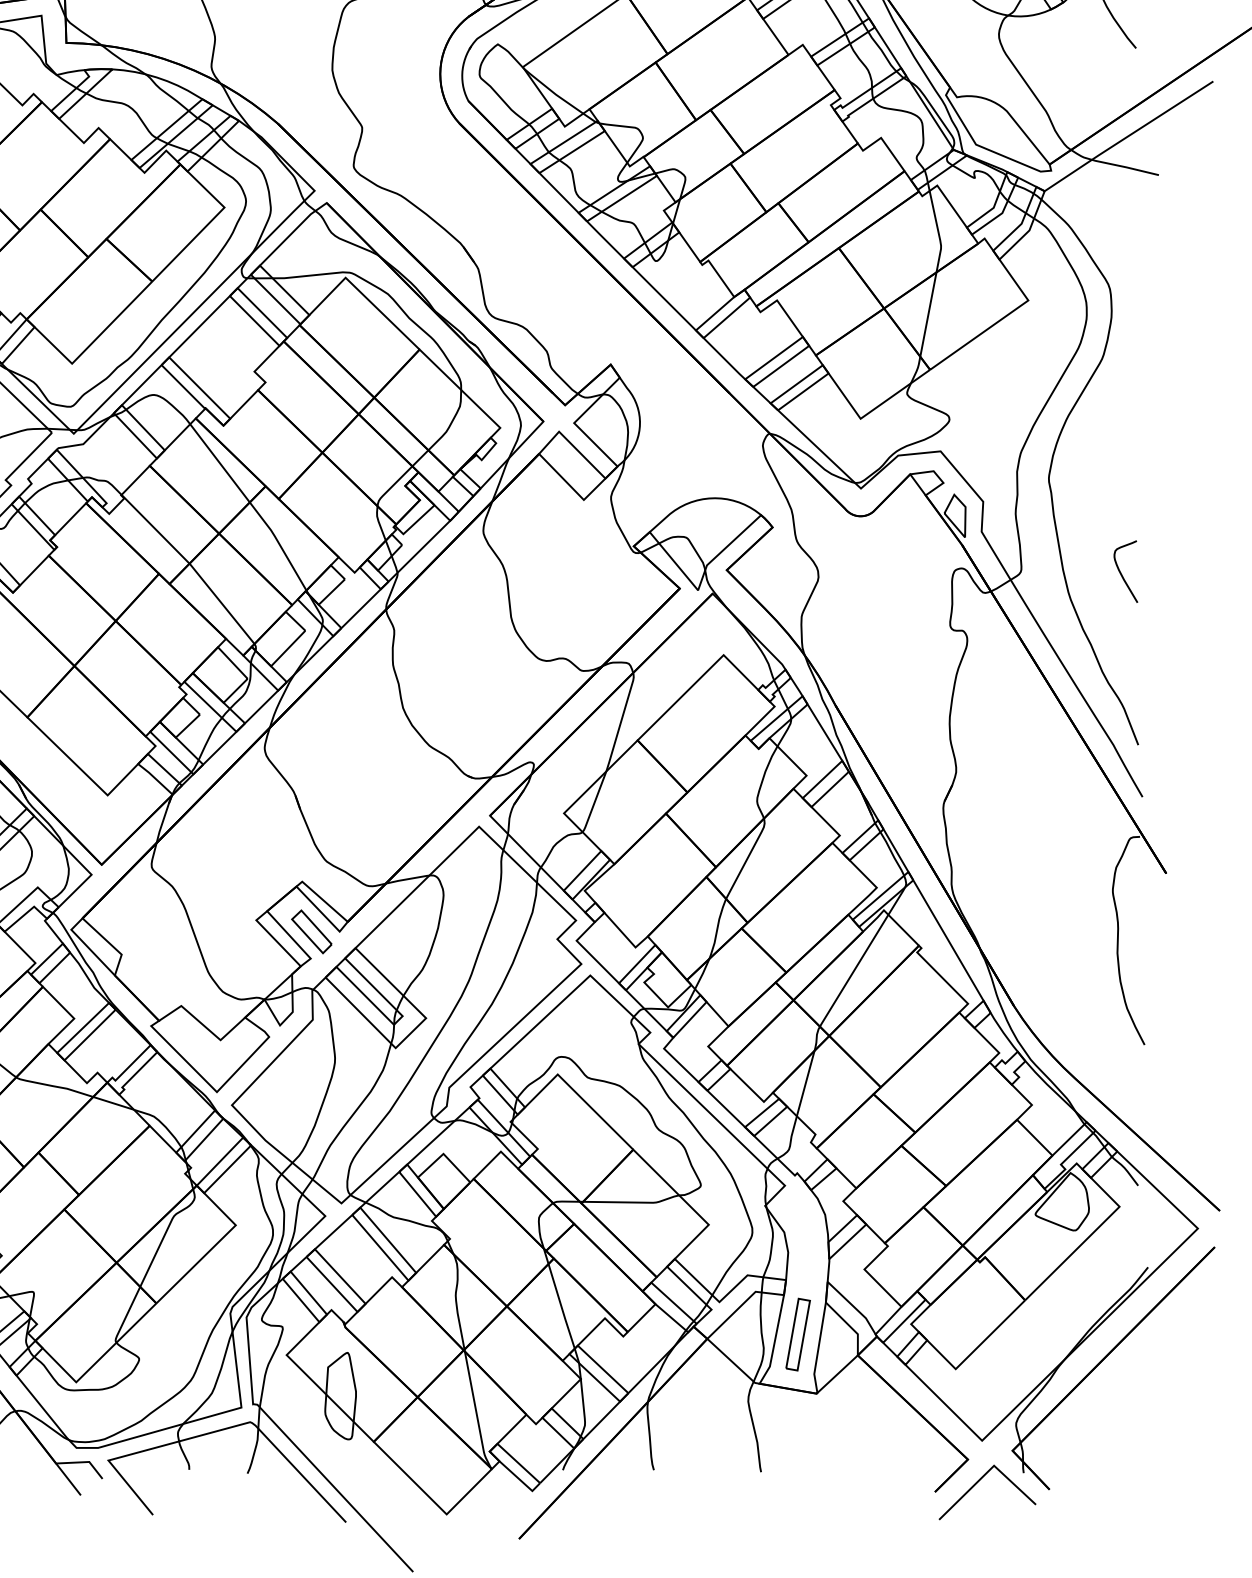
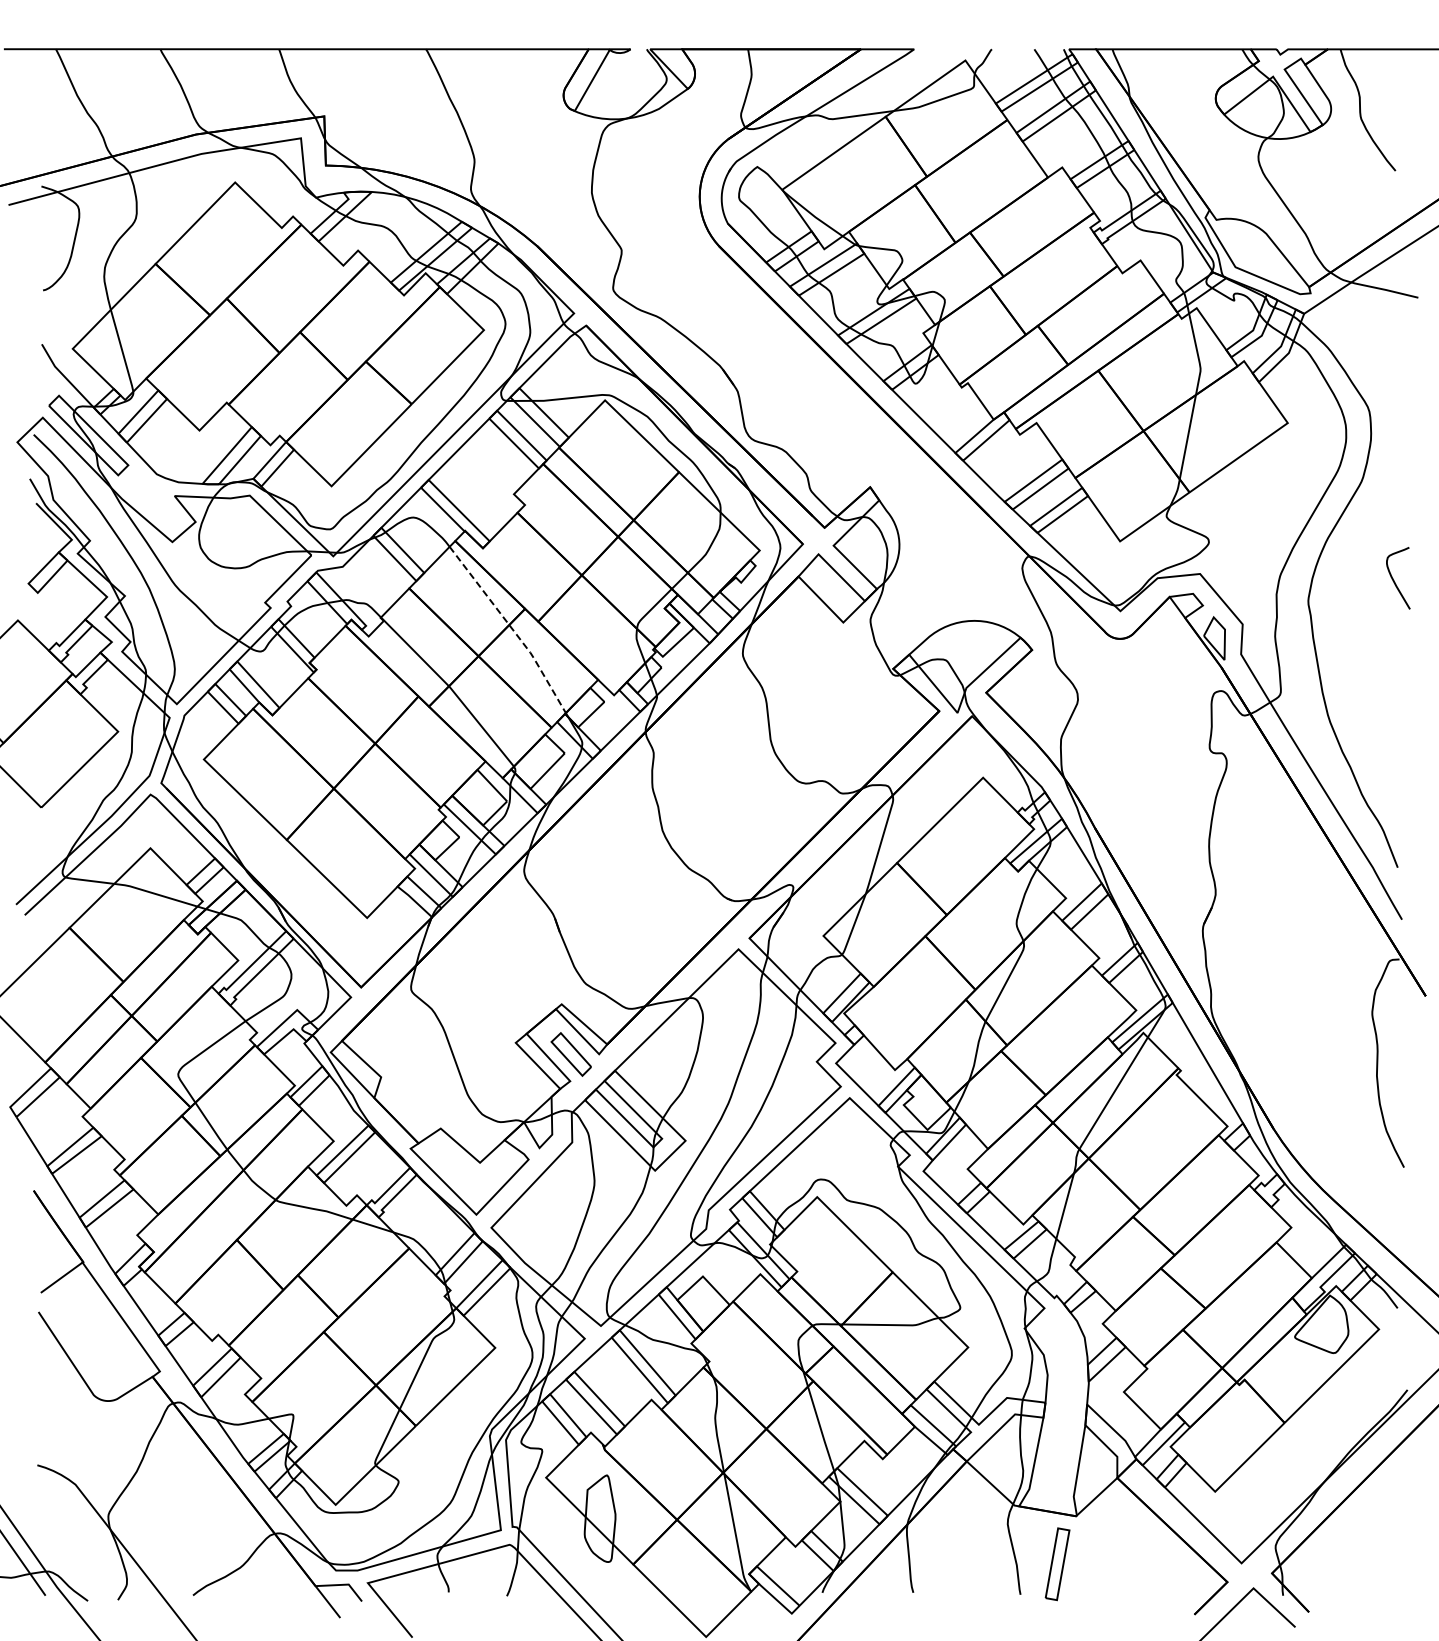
line: (253, 506) -> (512, 629), solid -> dashed
curve: (1122, 573) -> (1394, 580), moved
part: (798, 1334) -> (1057, 1564), moved

